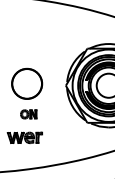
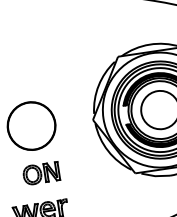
part: (28, 114) -> (40, 173), size x1.43

